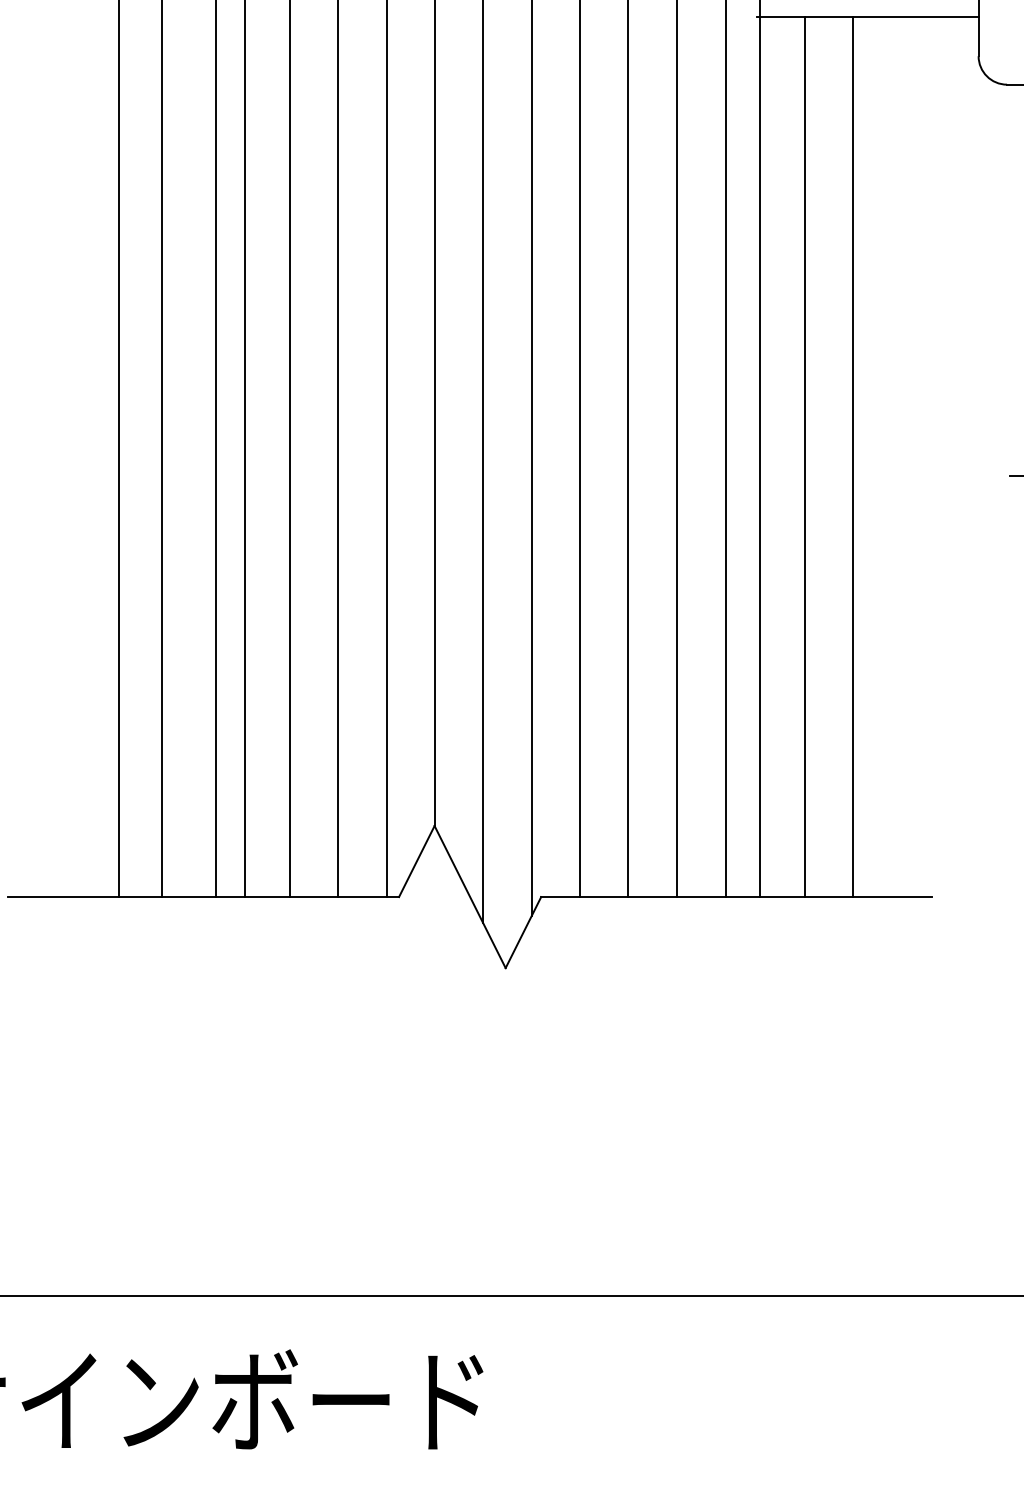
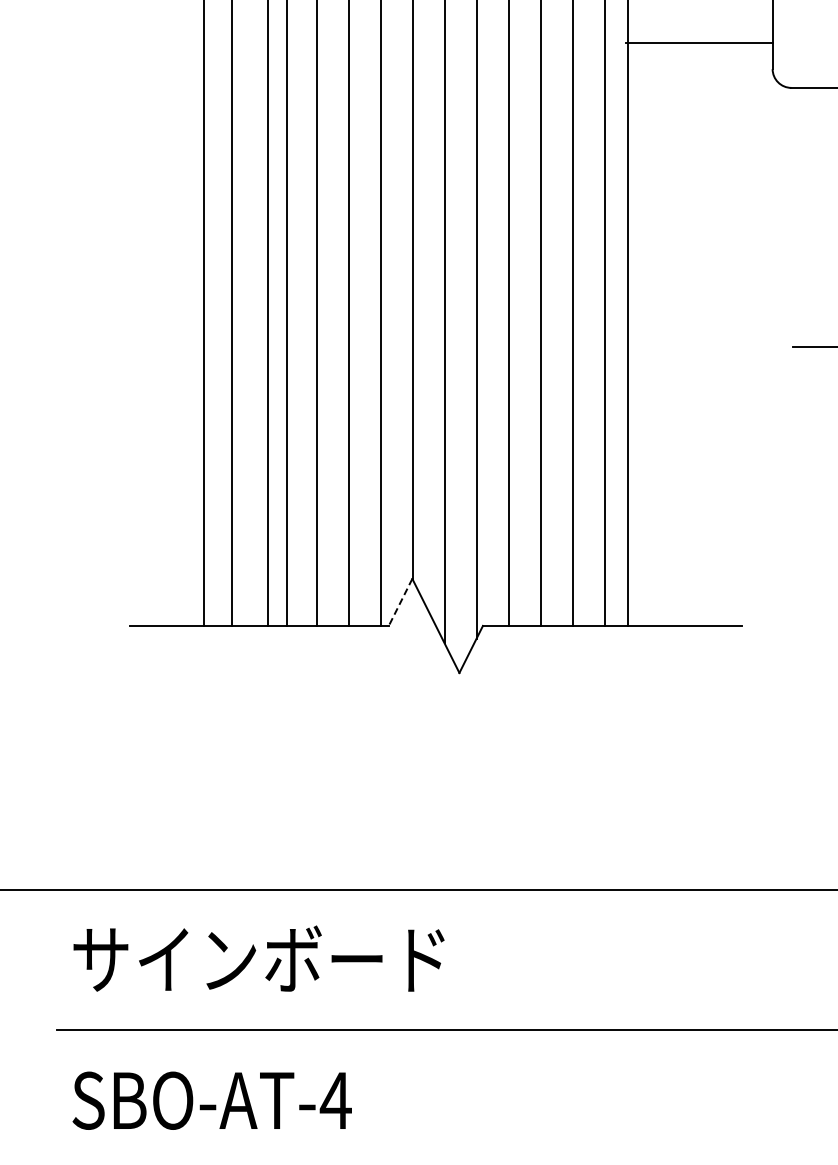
line: (804, 455) -> (657, 333), removed
line: (853, 455) -> (689, 333), removed
line: (416, 861) -> (400, 602), solid -> dashed

